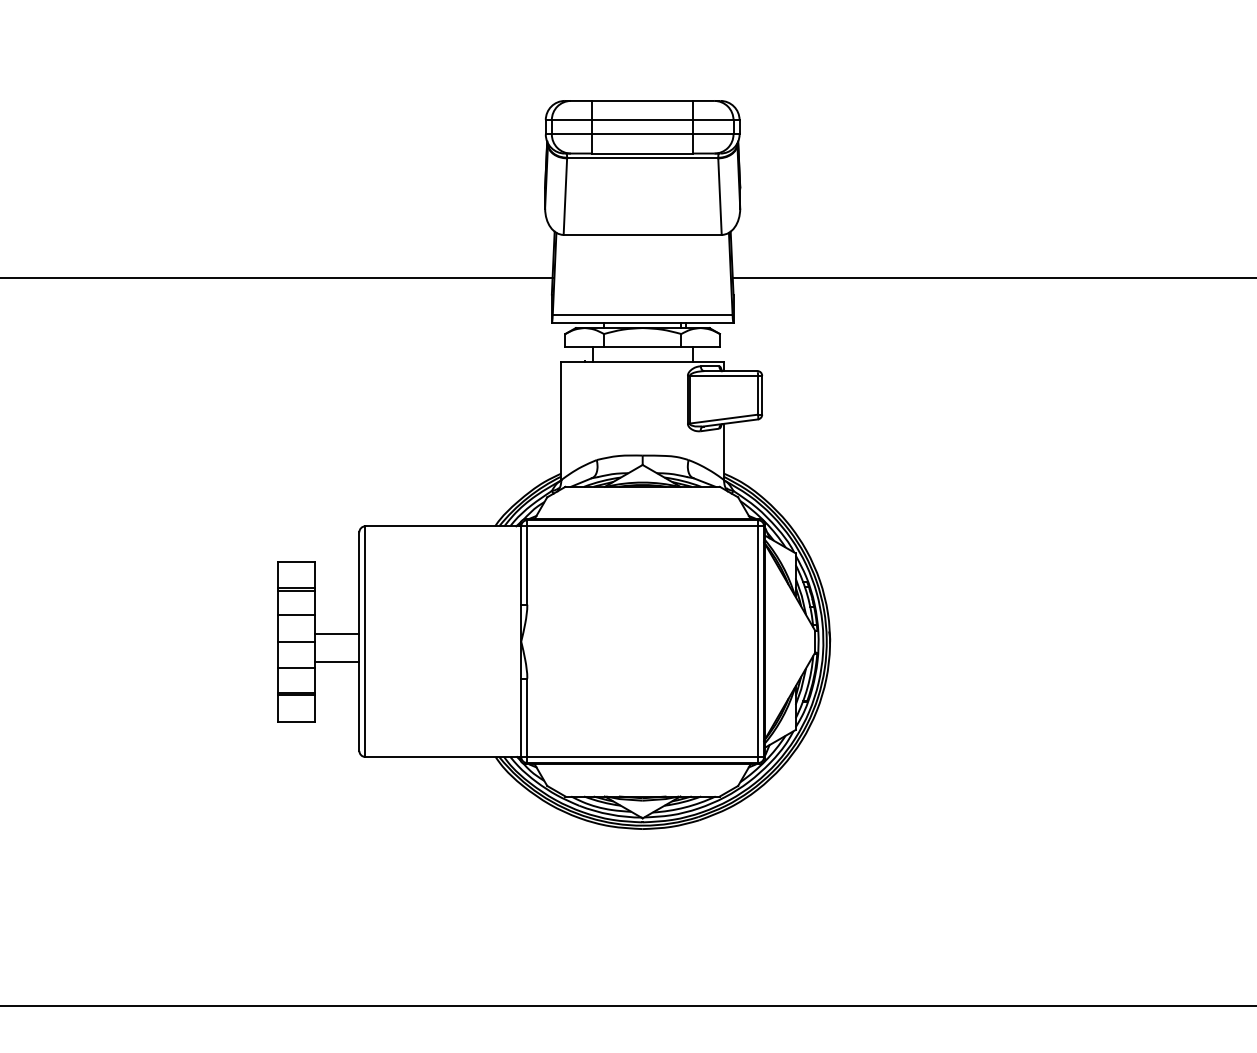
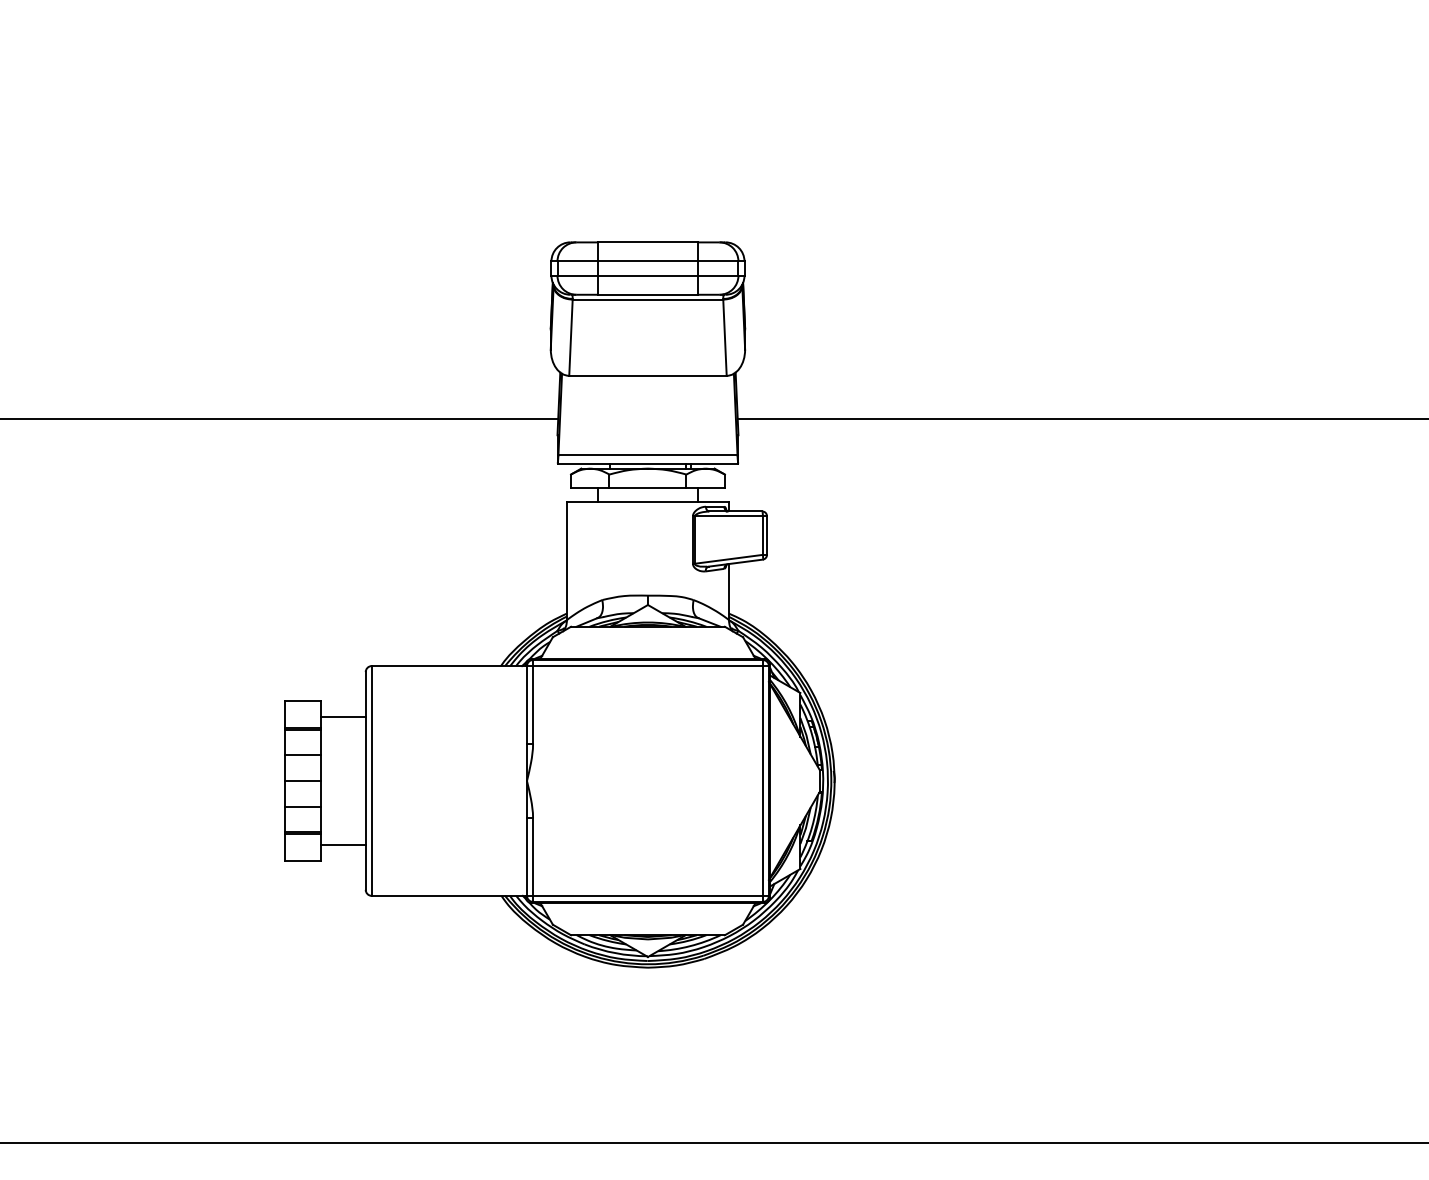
line: (337, 633) -> (343, 716), moved
line: (337, 662) -> (343, 845), moved

